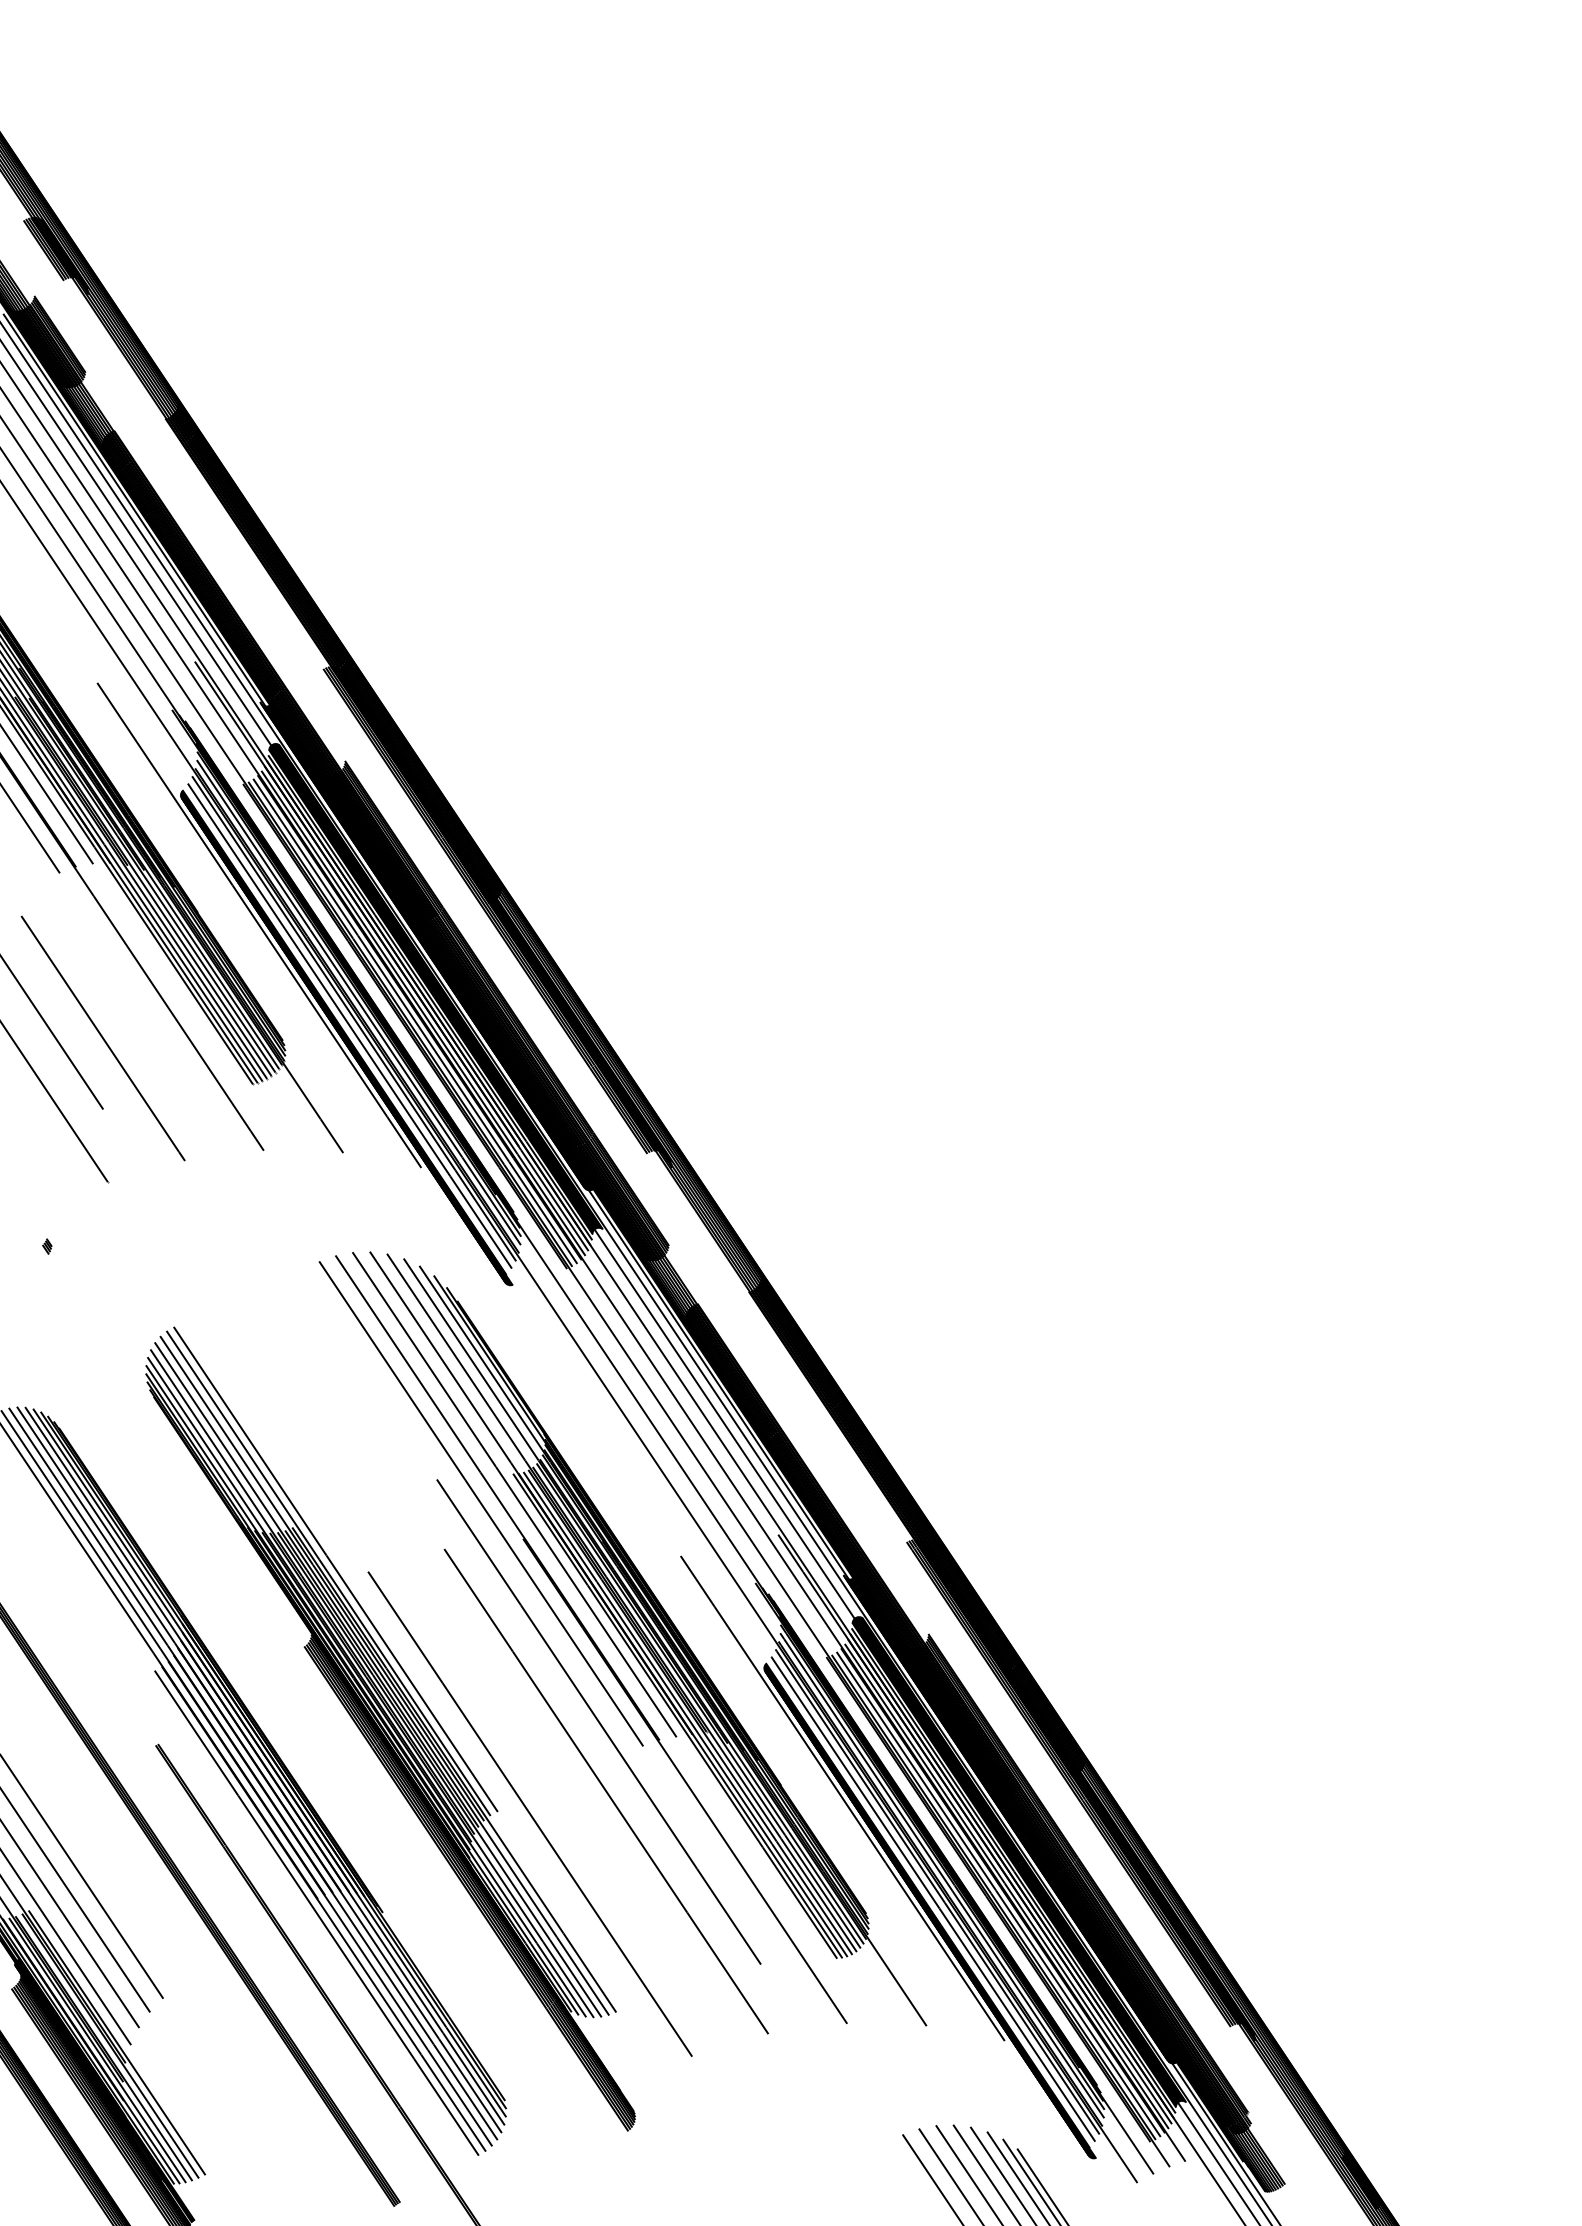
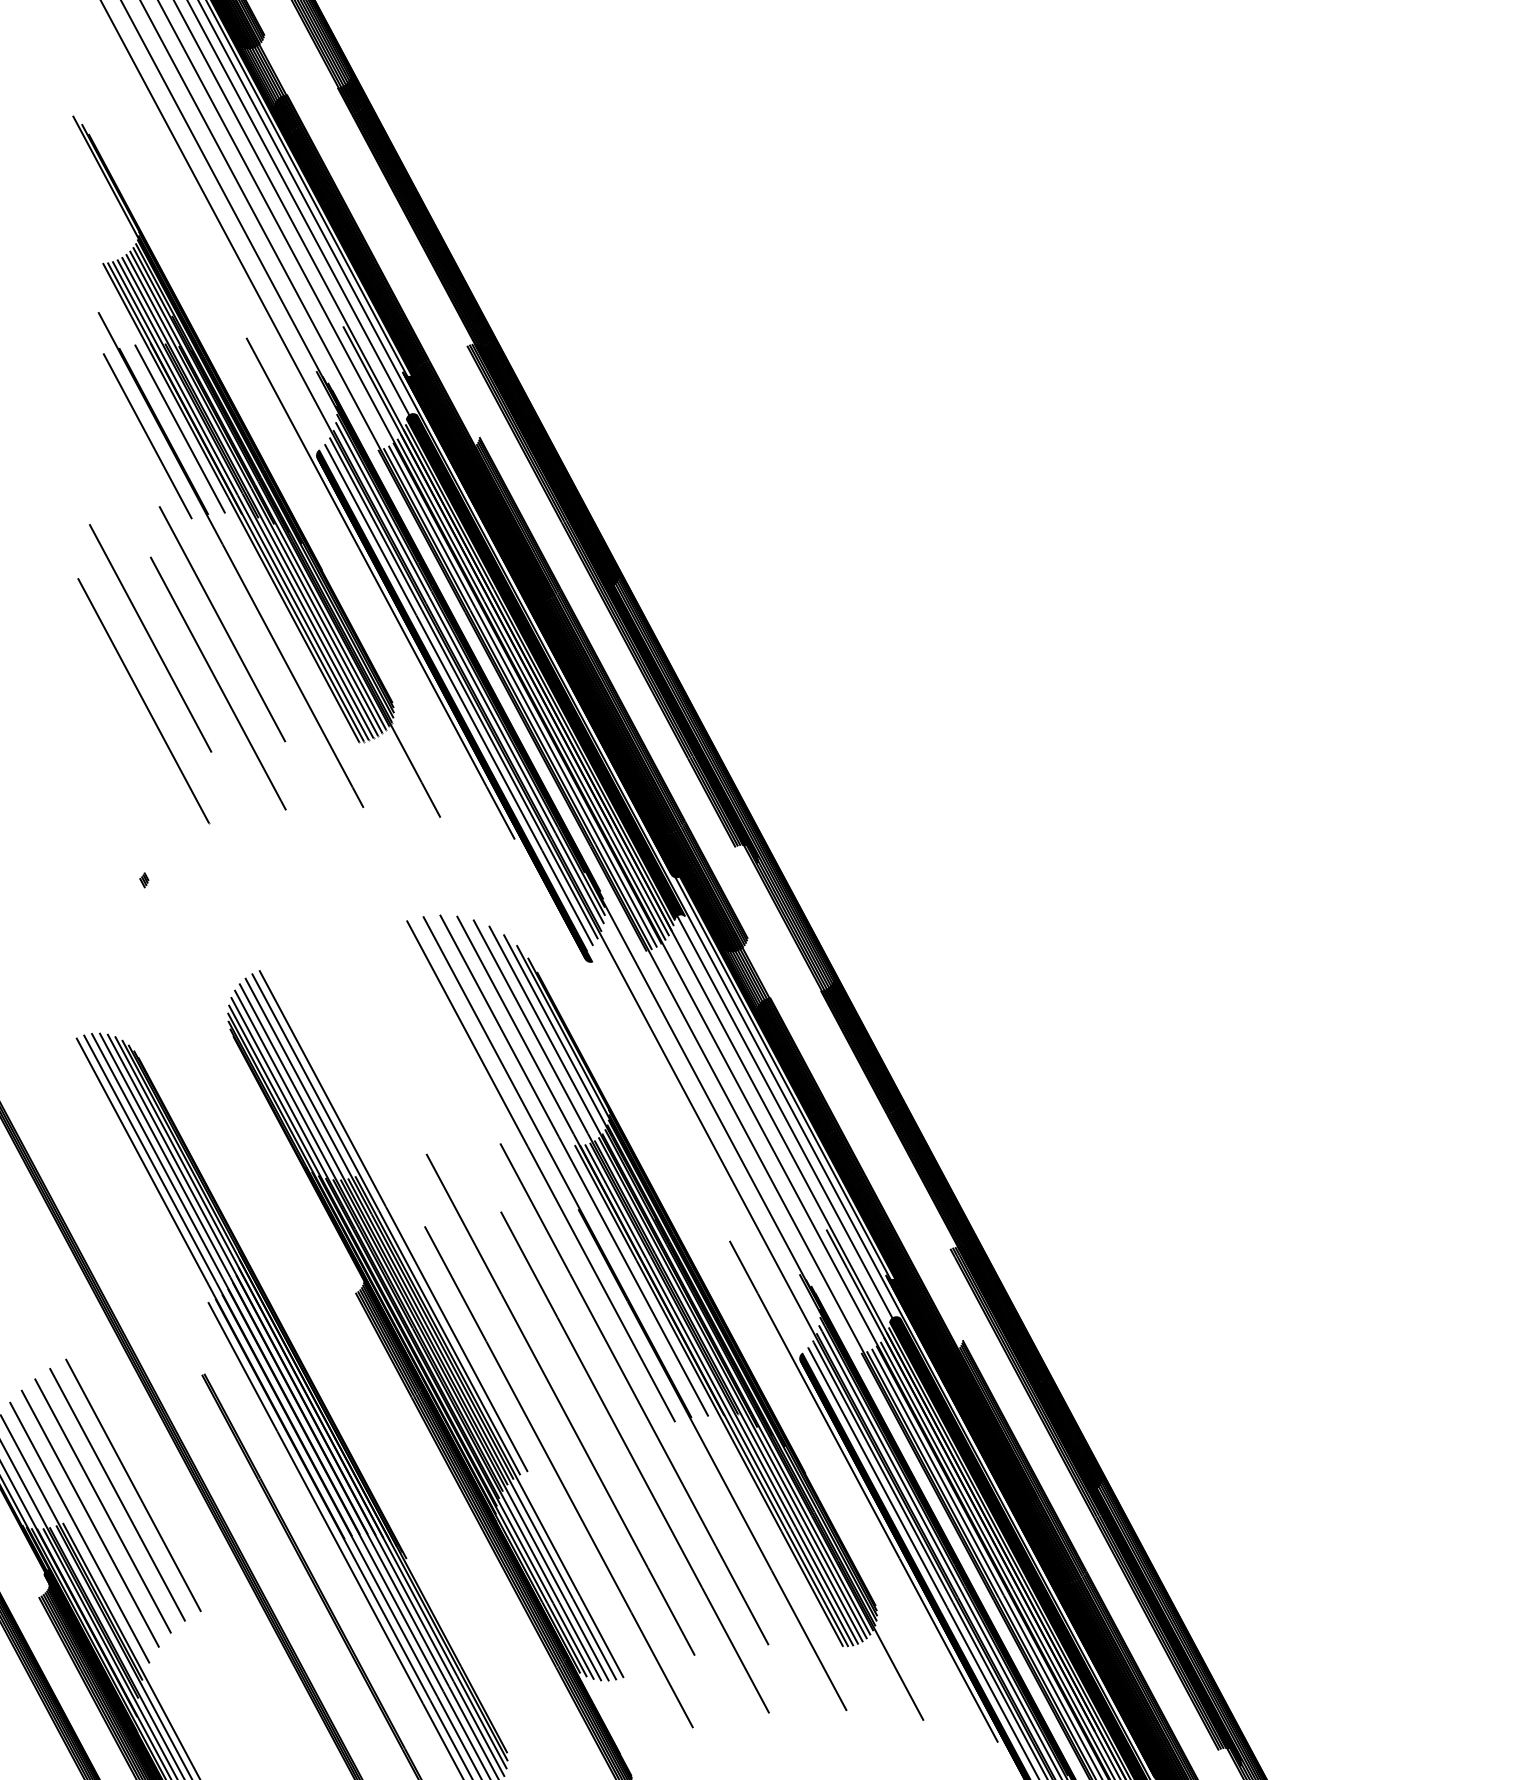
line: (101, 977) -> (222, 624), added
line: (524, 1739) -> (560, 1404), added
line: (96, 1864) -> (133, 1484), added

